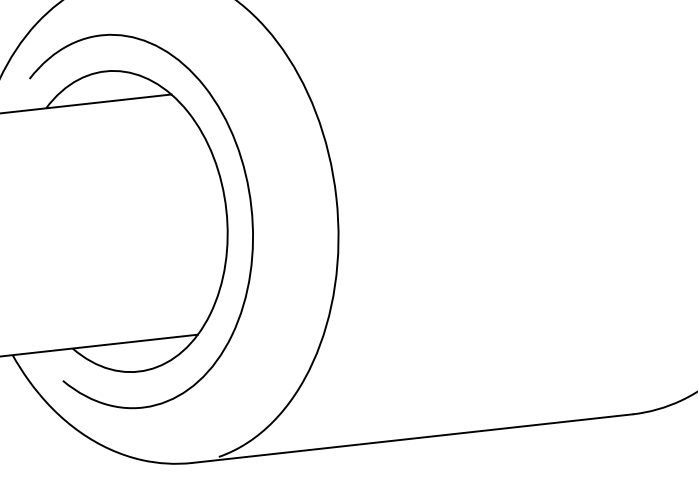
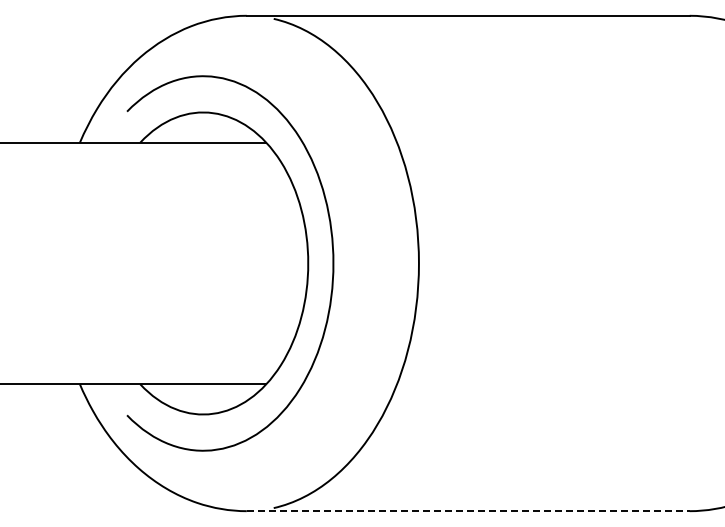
line: (412, 438) -> (468, 511), solid -> dashed

